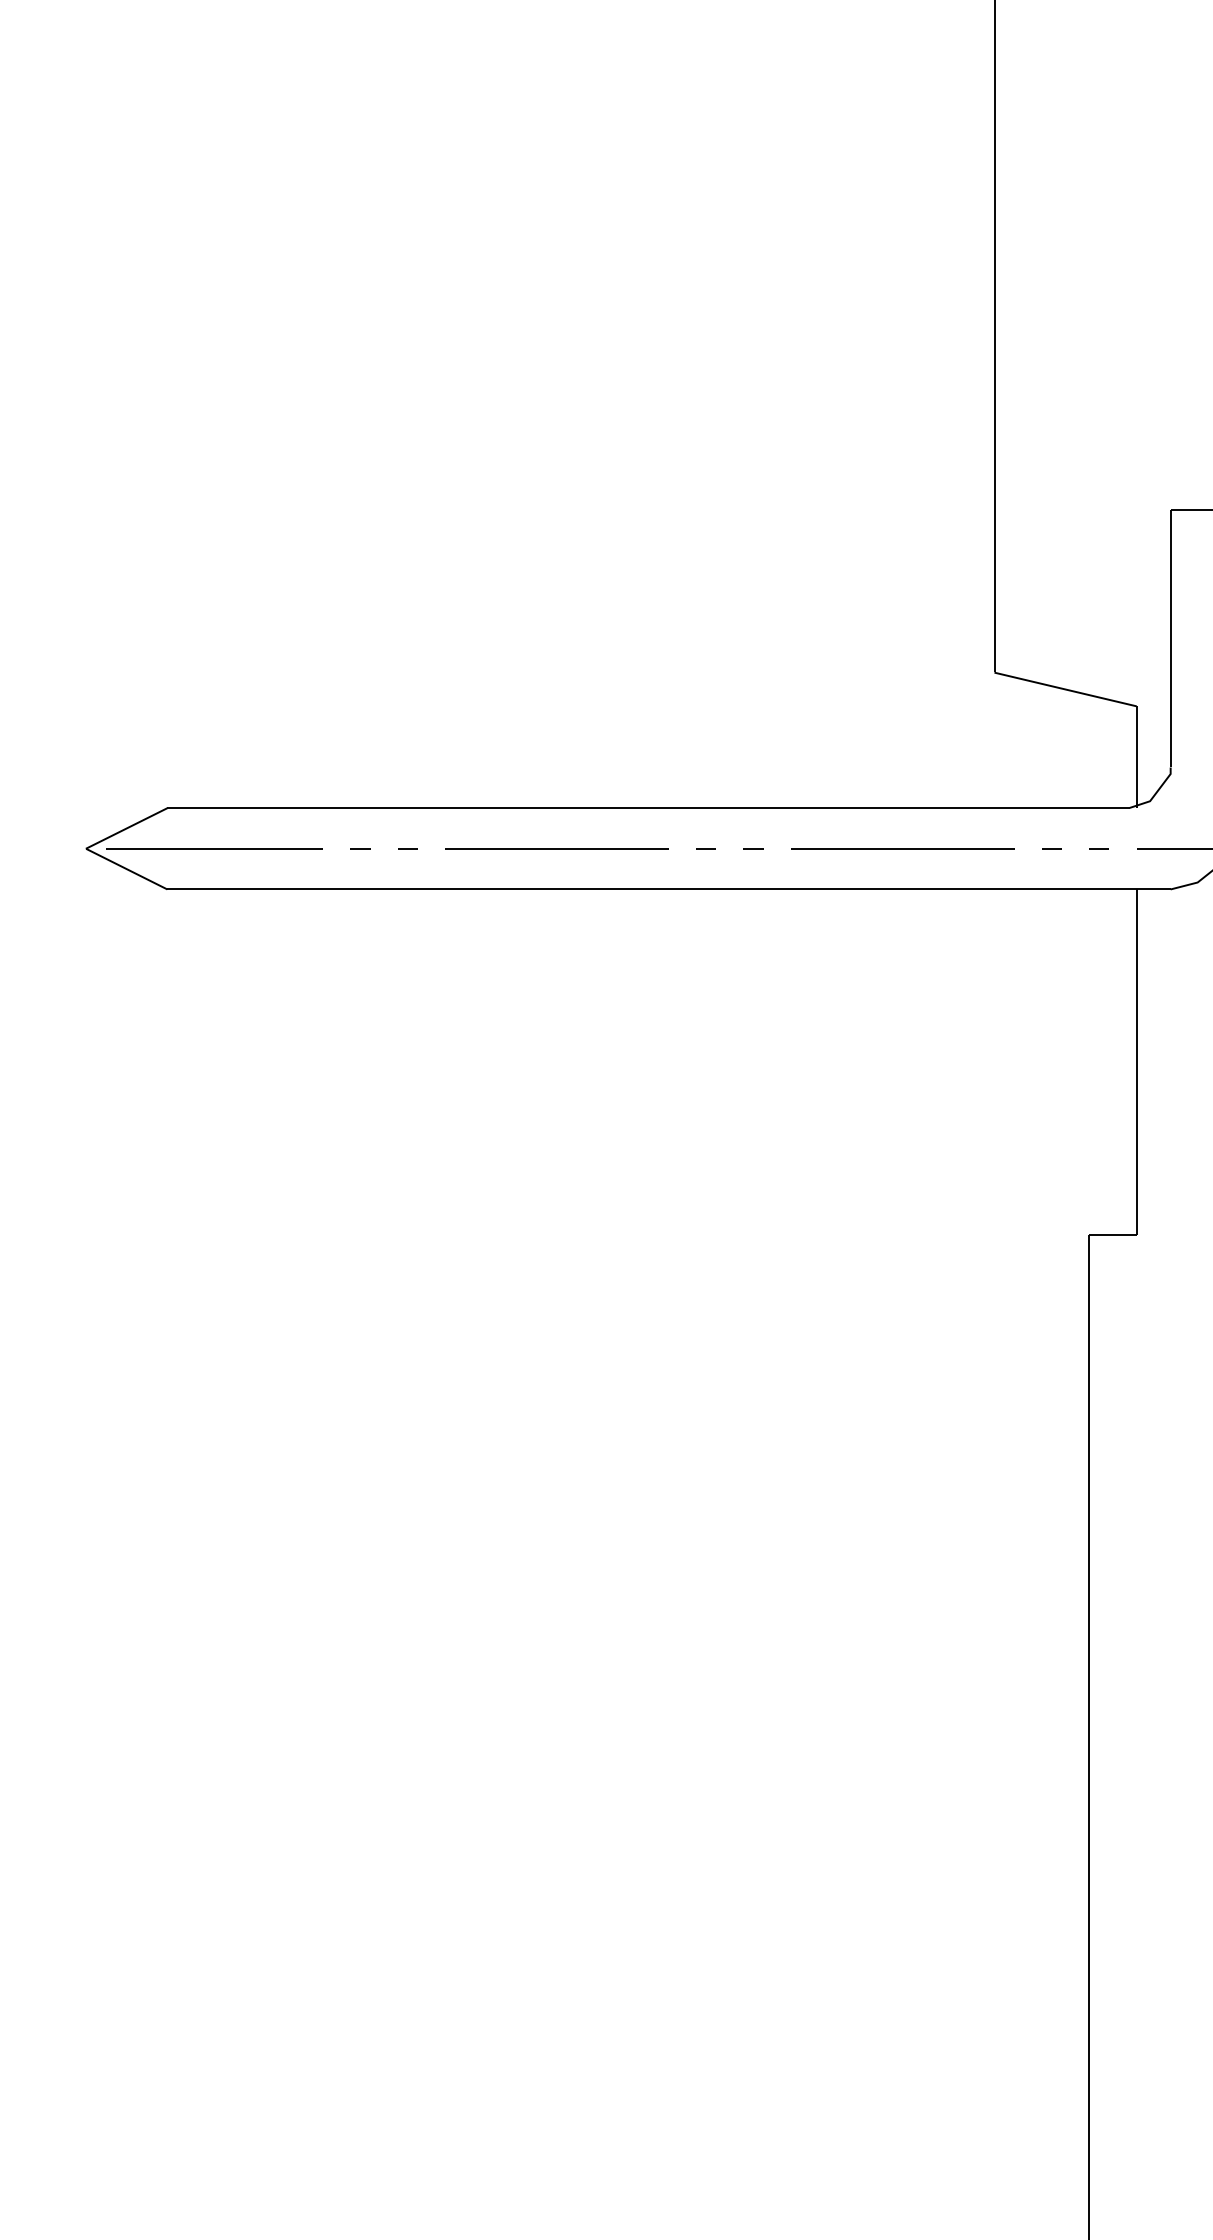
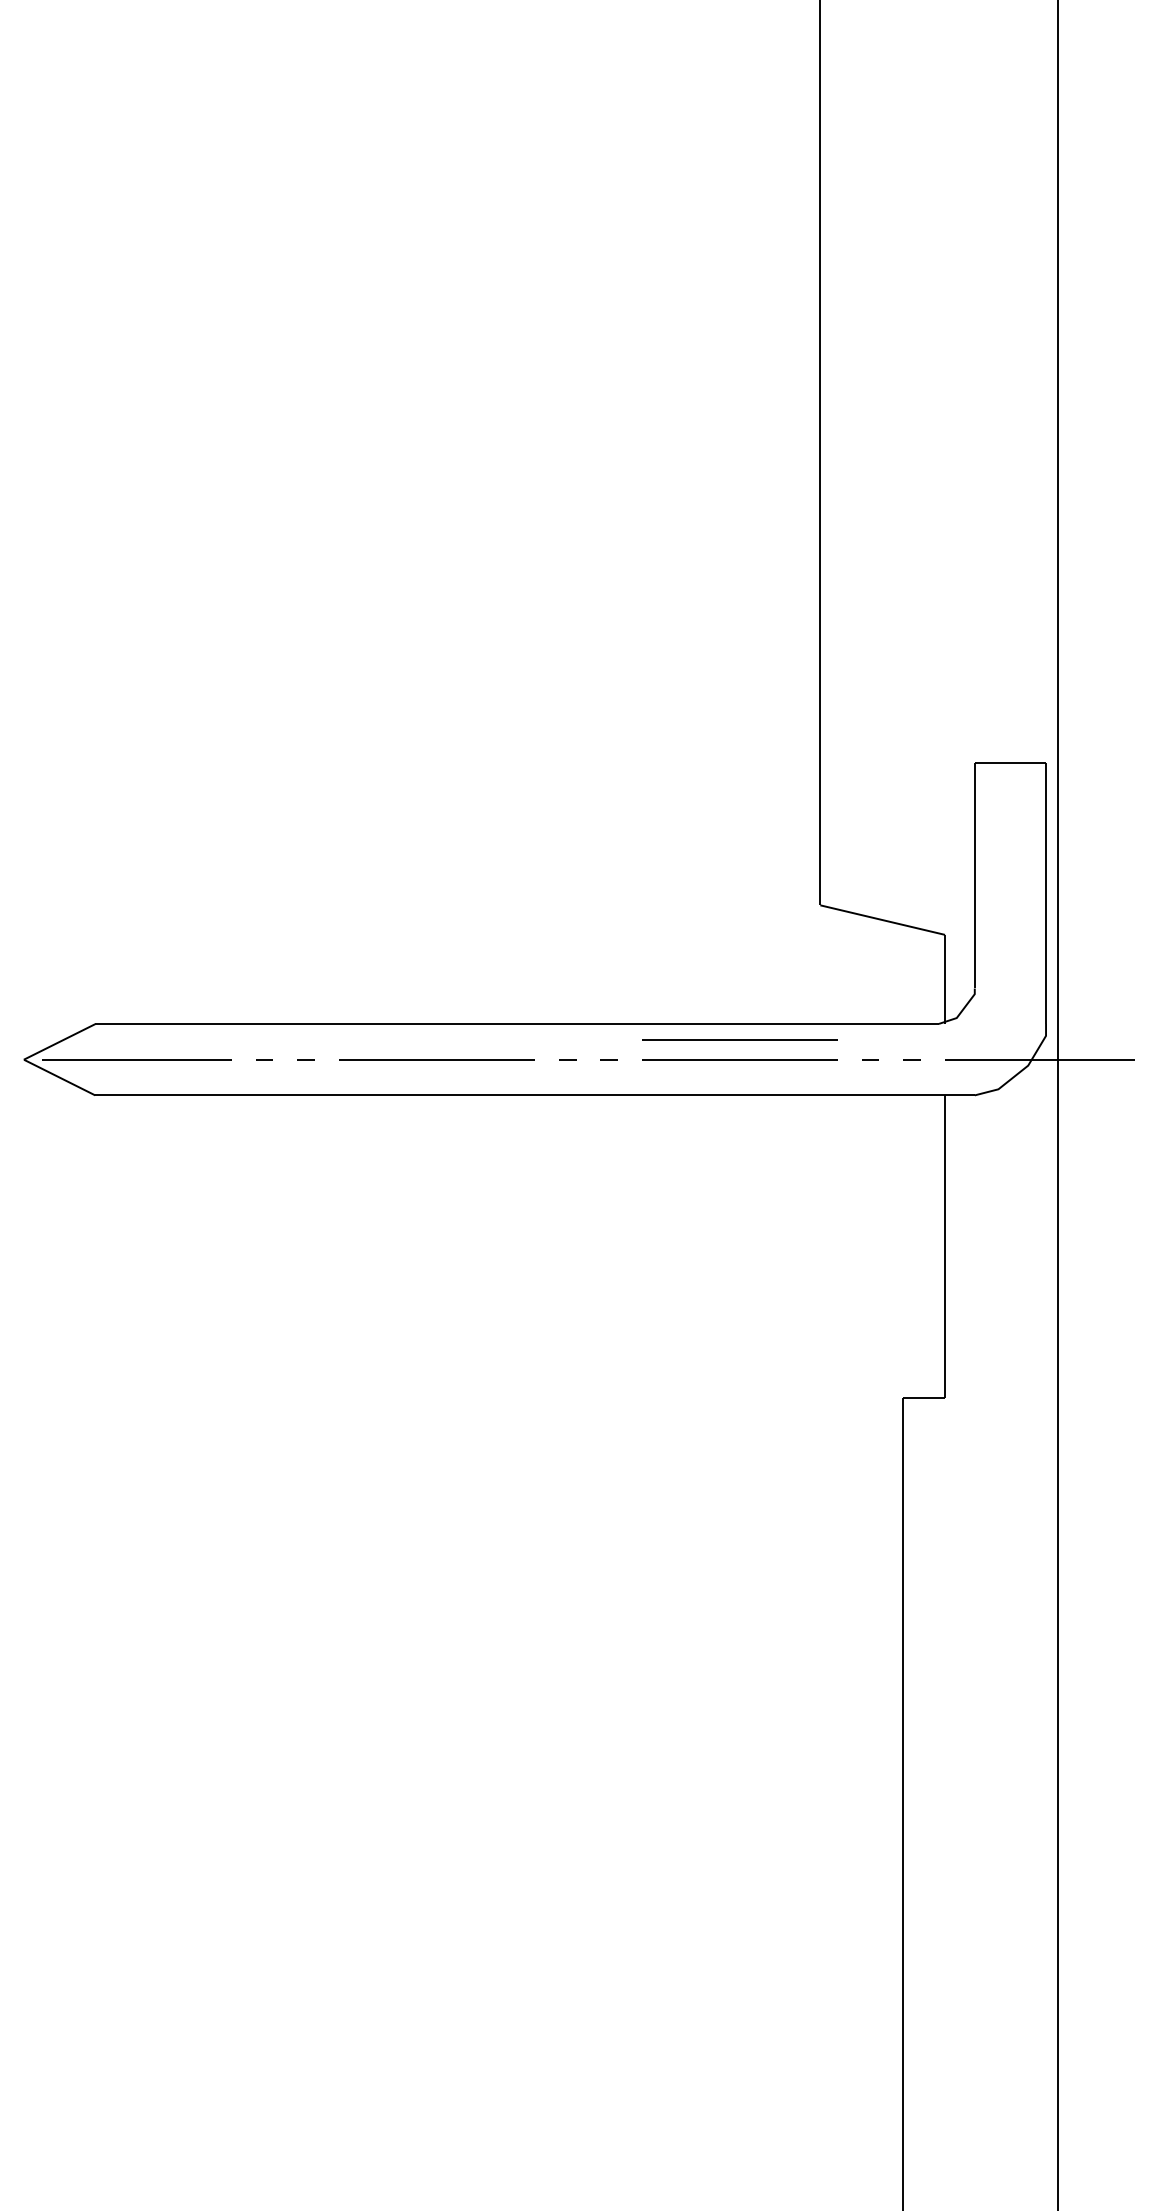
line: (902, 825) -> (739, 1039), added

